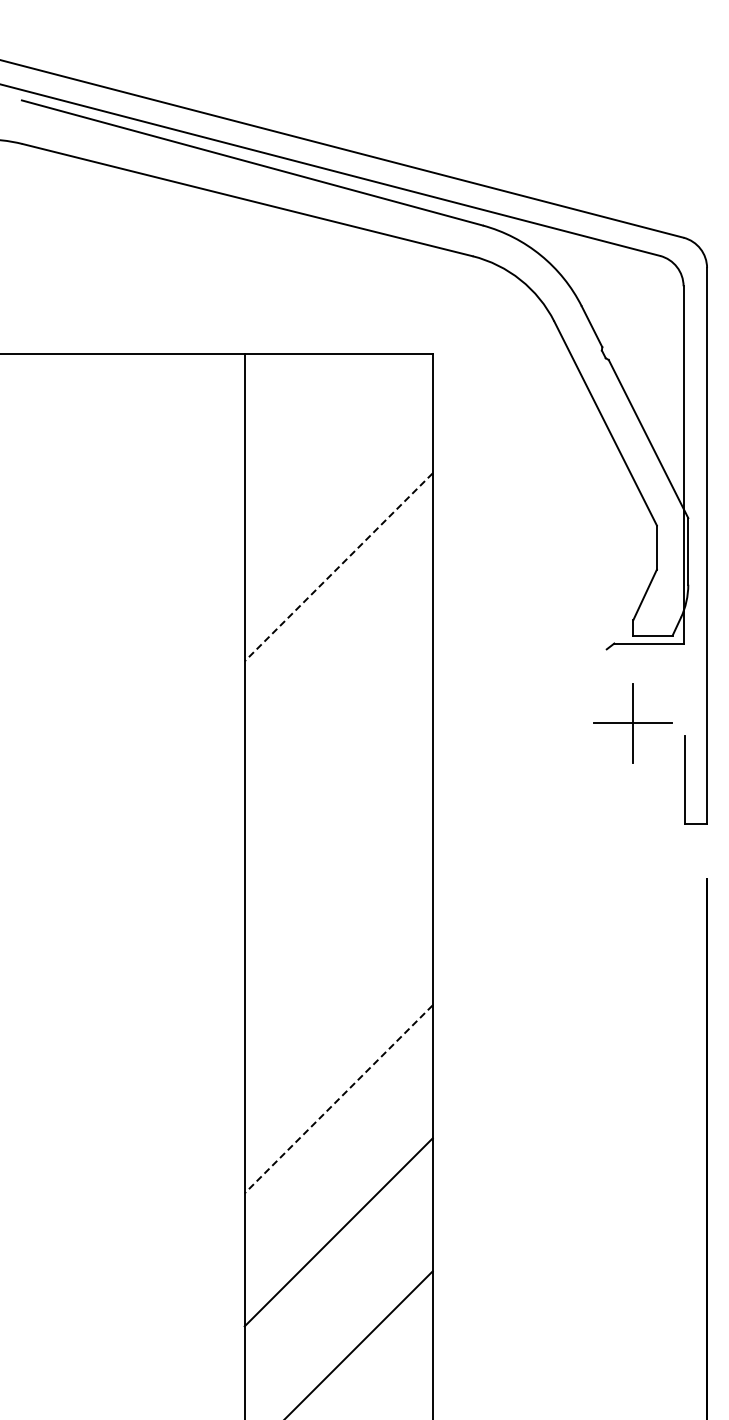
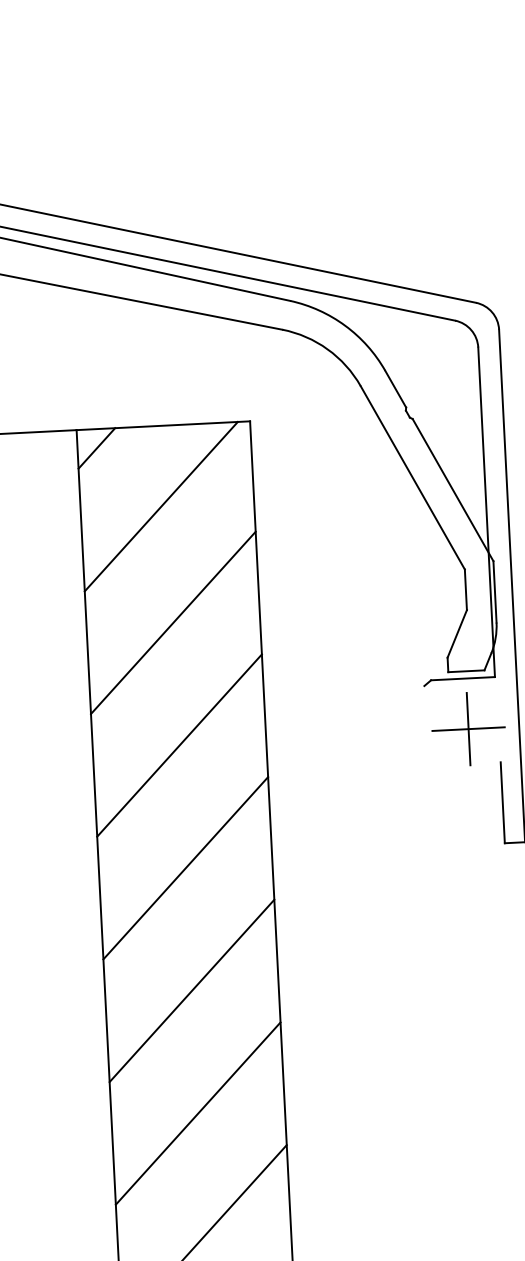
line: (265, 374) -> (96, 448), added
line: (331, 440) -> (160, 506), added
line: (338, 567) -> (173, 623), dashed -> solid
line: (338, 700) -> (179, 745), added
part: (632, 723) -> (467, 729), moved
line: (338, 833) -> (185, 868), added
line: (338, 966) -> (191, 991), added
line: (338, 1099) -> (197, 1113), dashed -> solid

